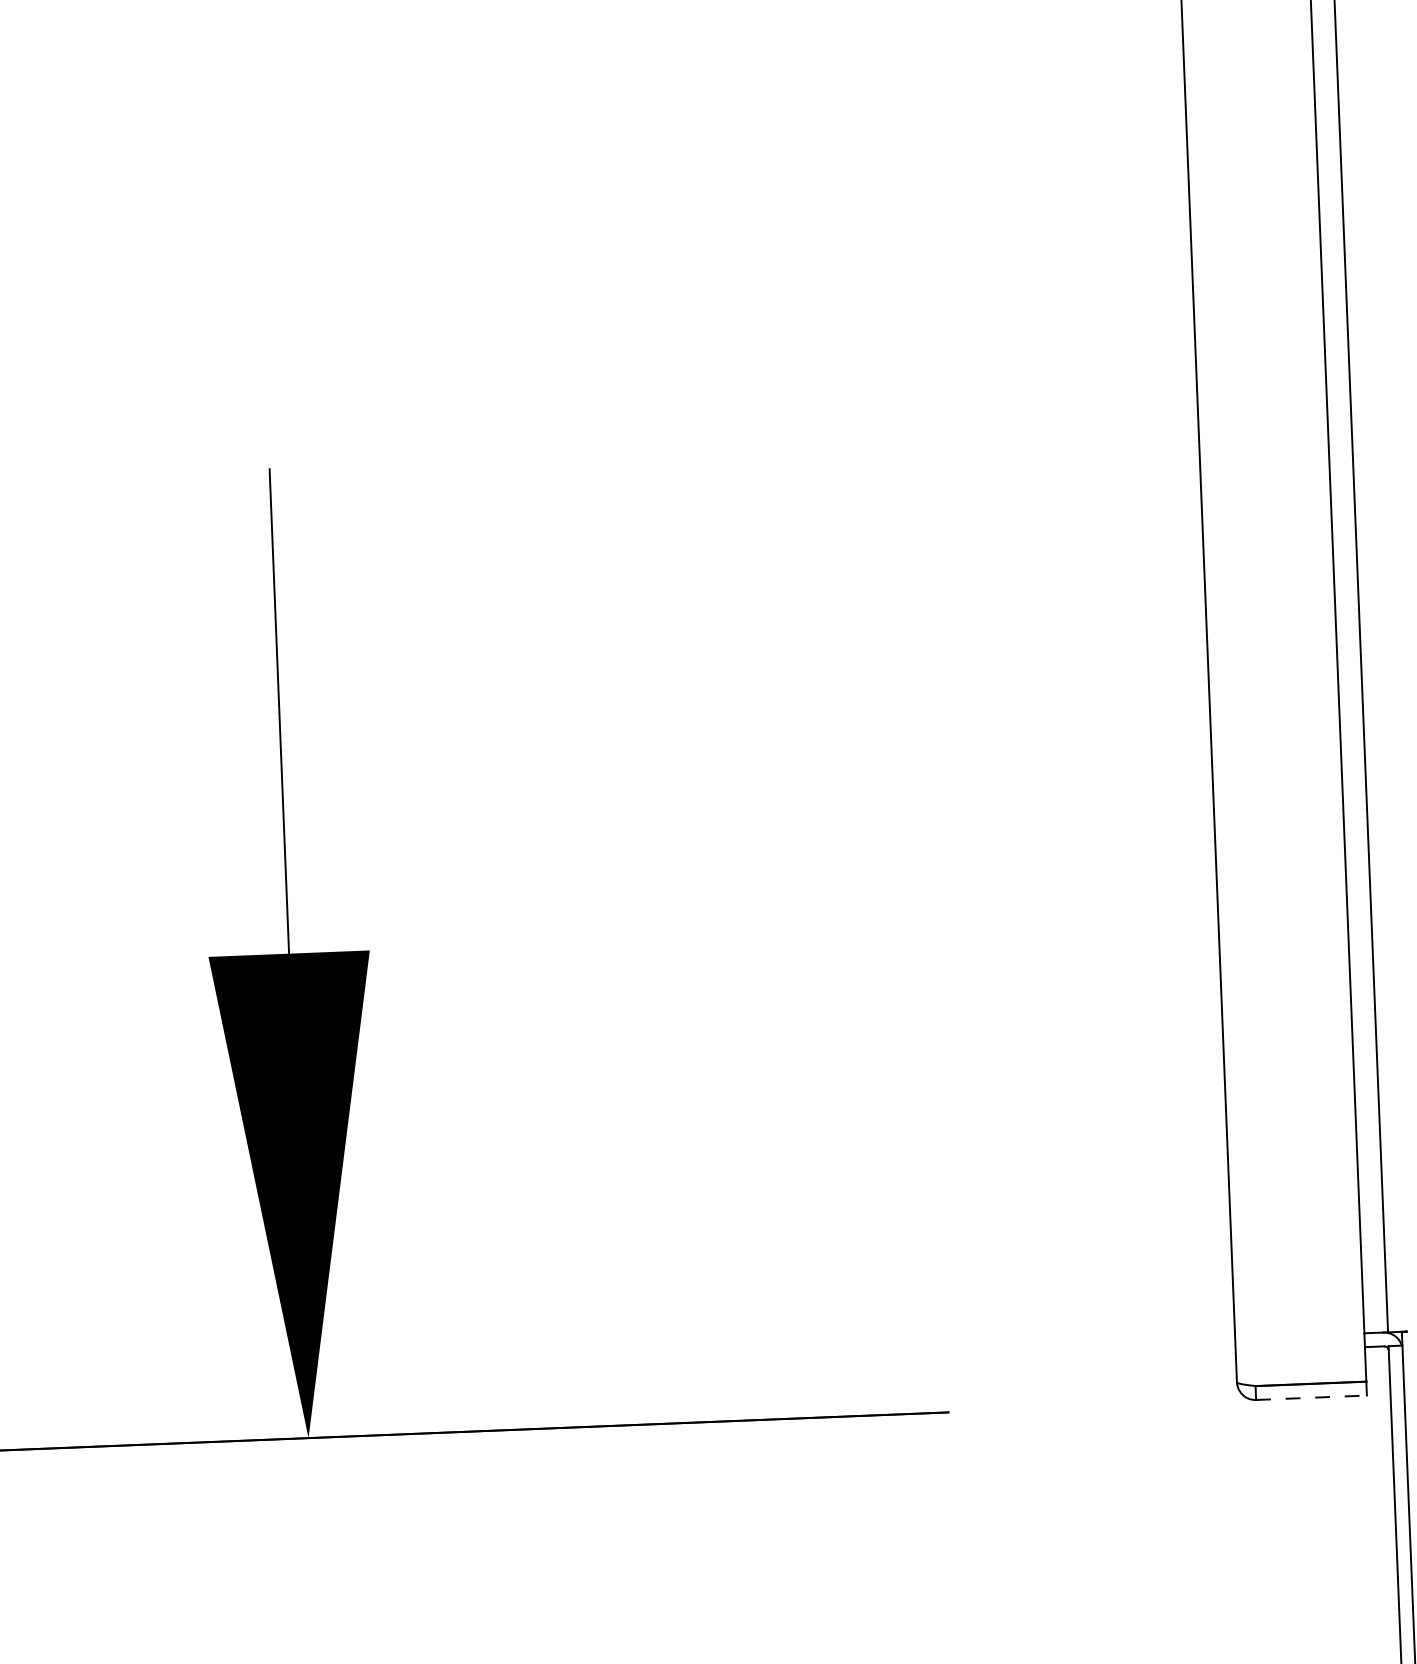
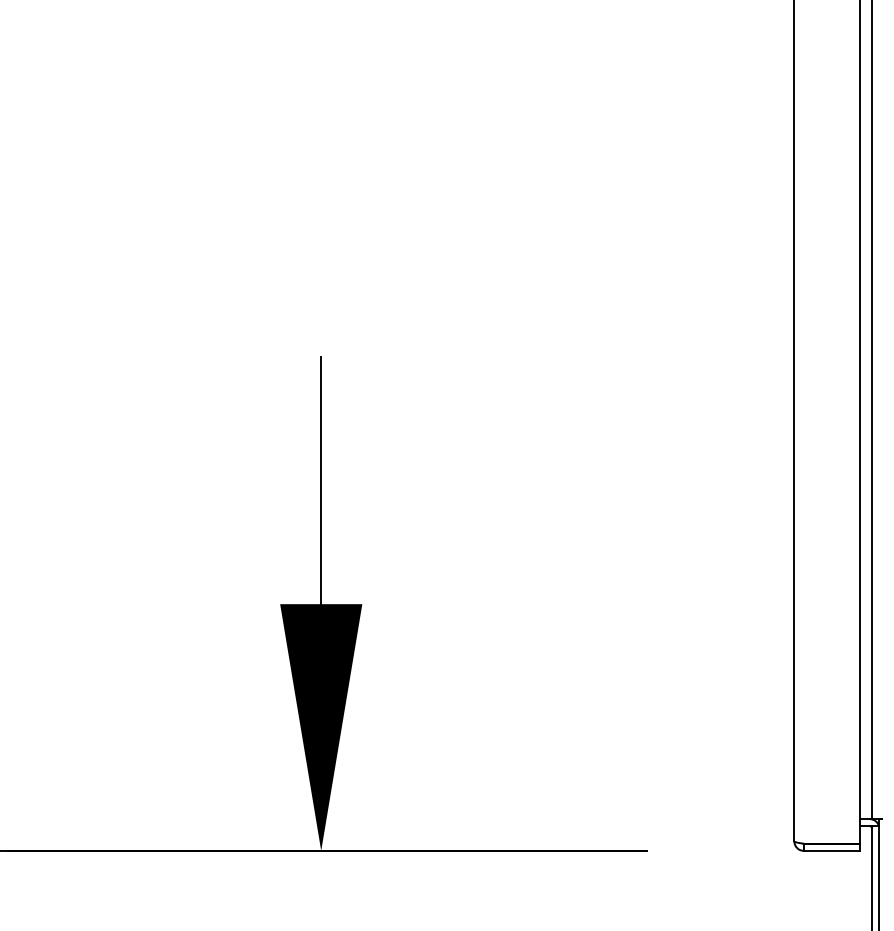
line: (1312, 1397) -> (832, 850), dashed -> solid

